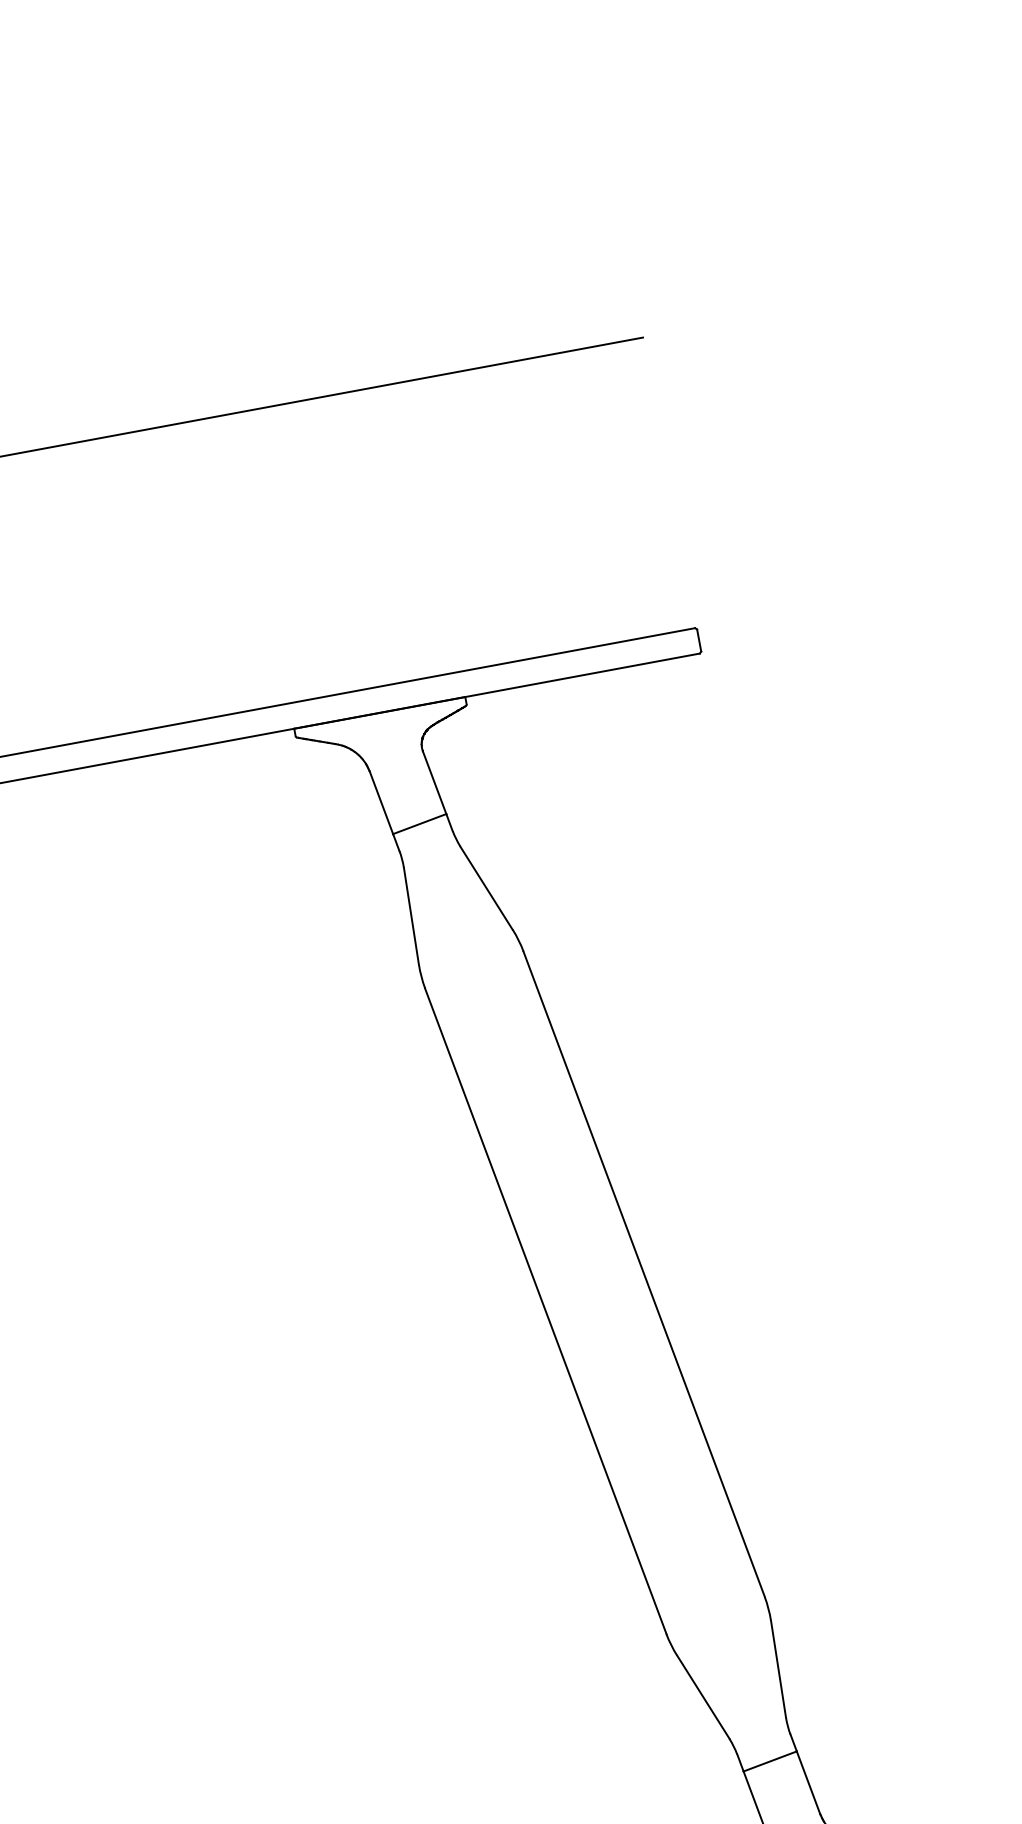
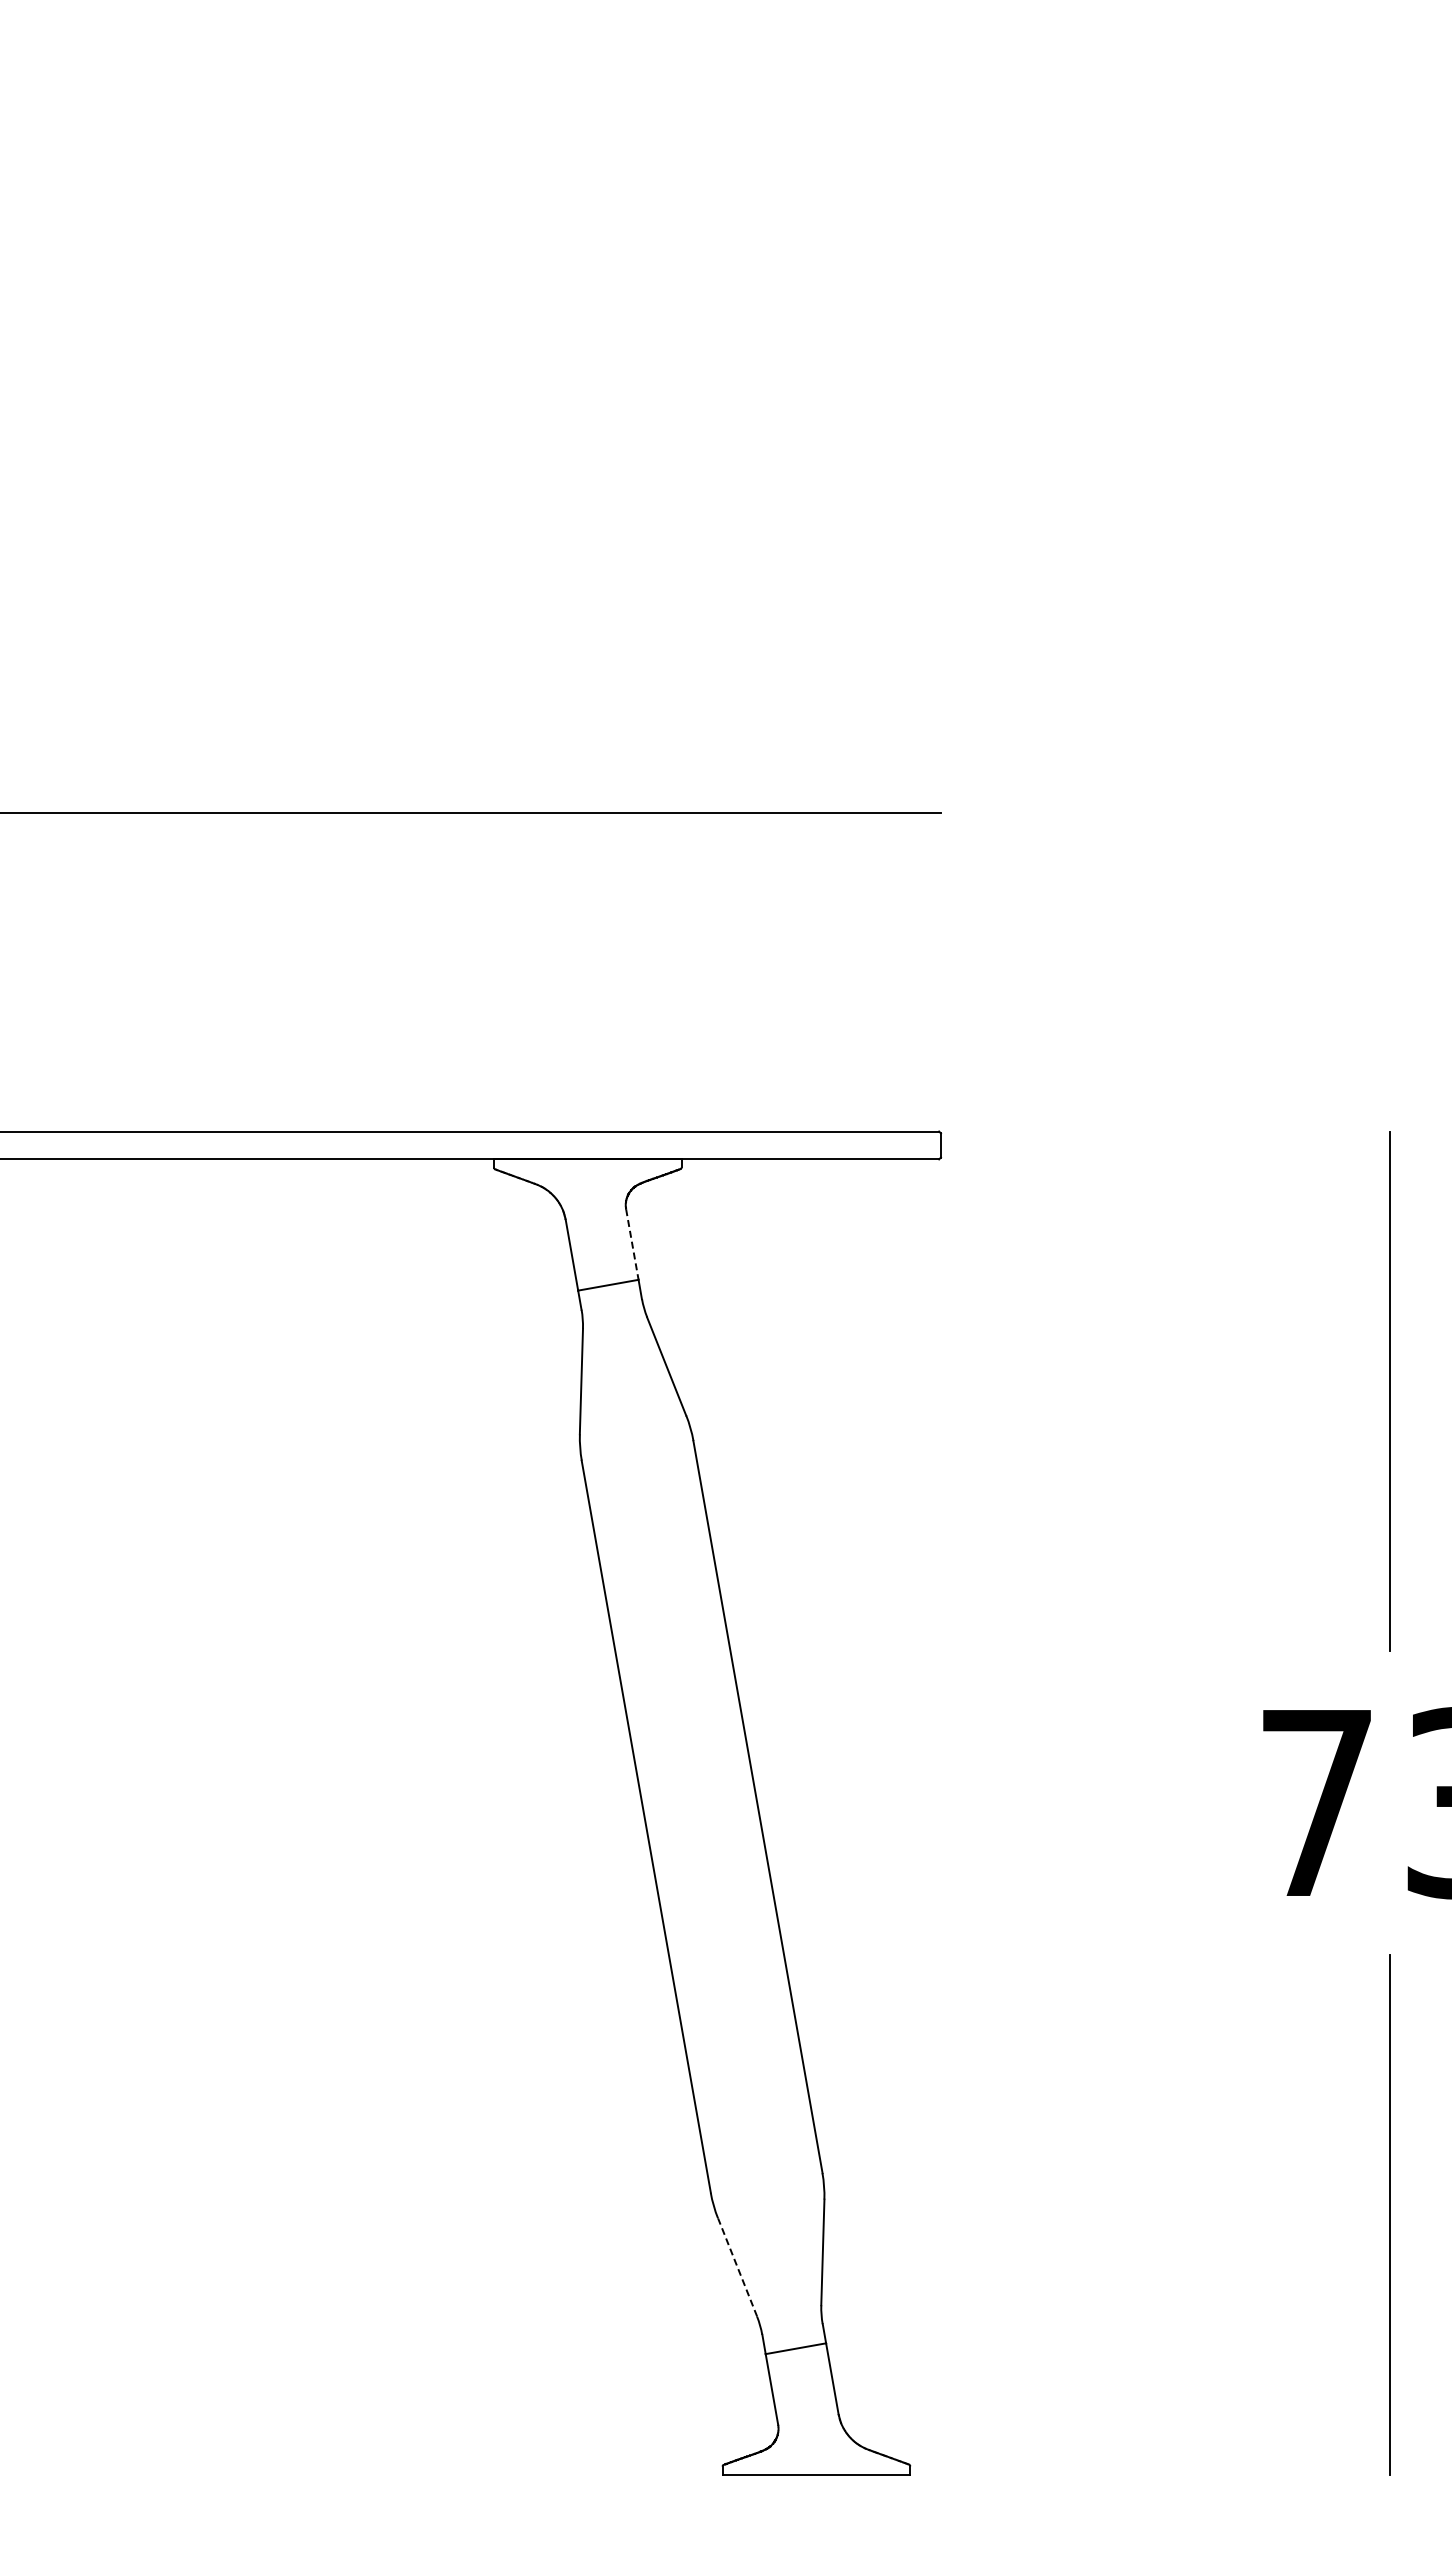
line: (434, 782) -> (632, 1244), solid -> dashed
line: (703, 1697) -> (737, 2267), solid -> dashed

